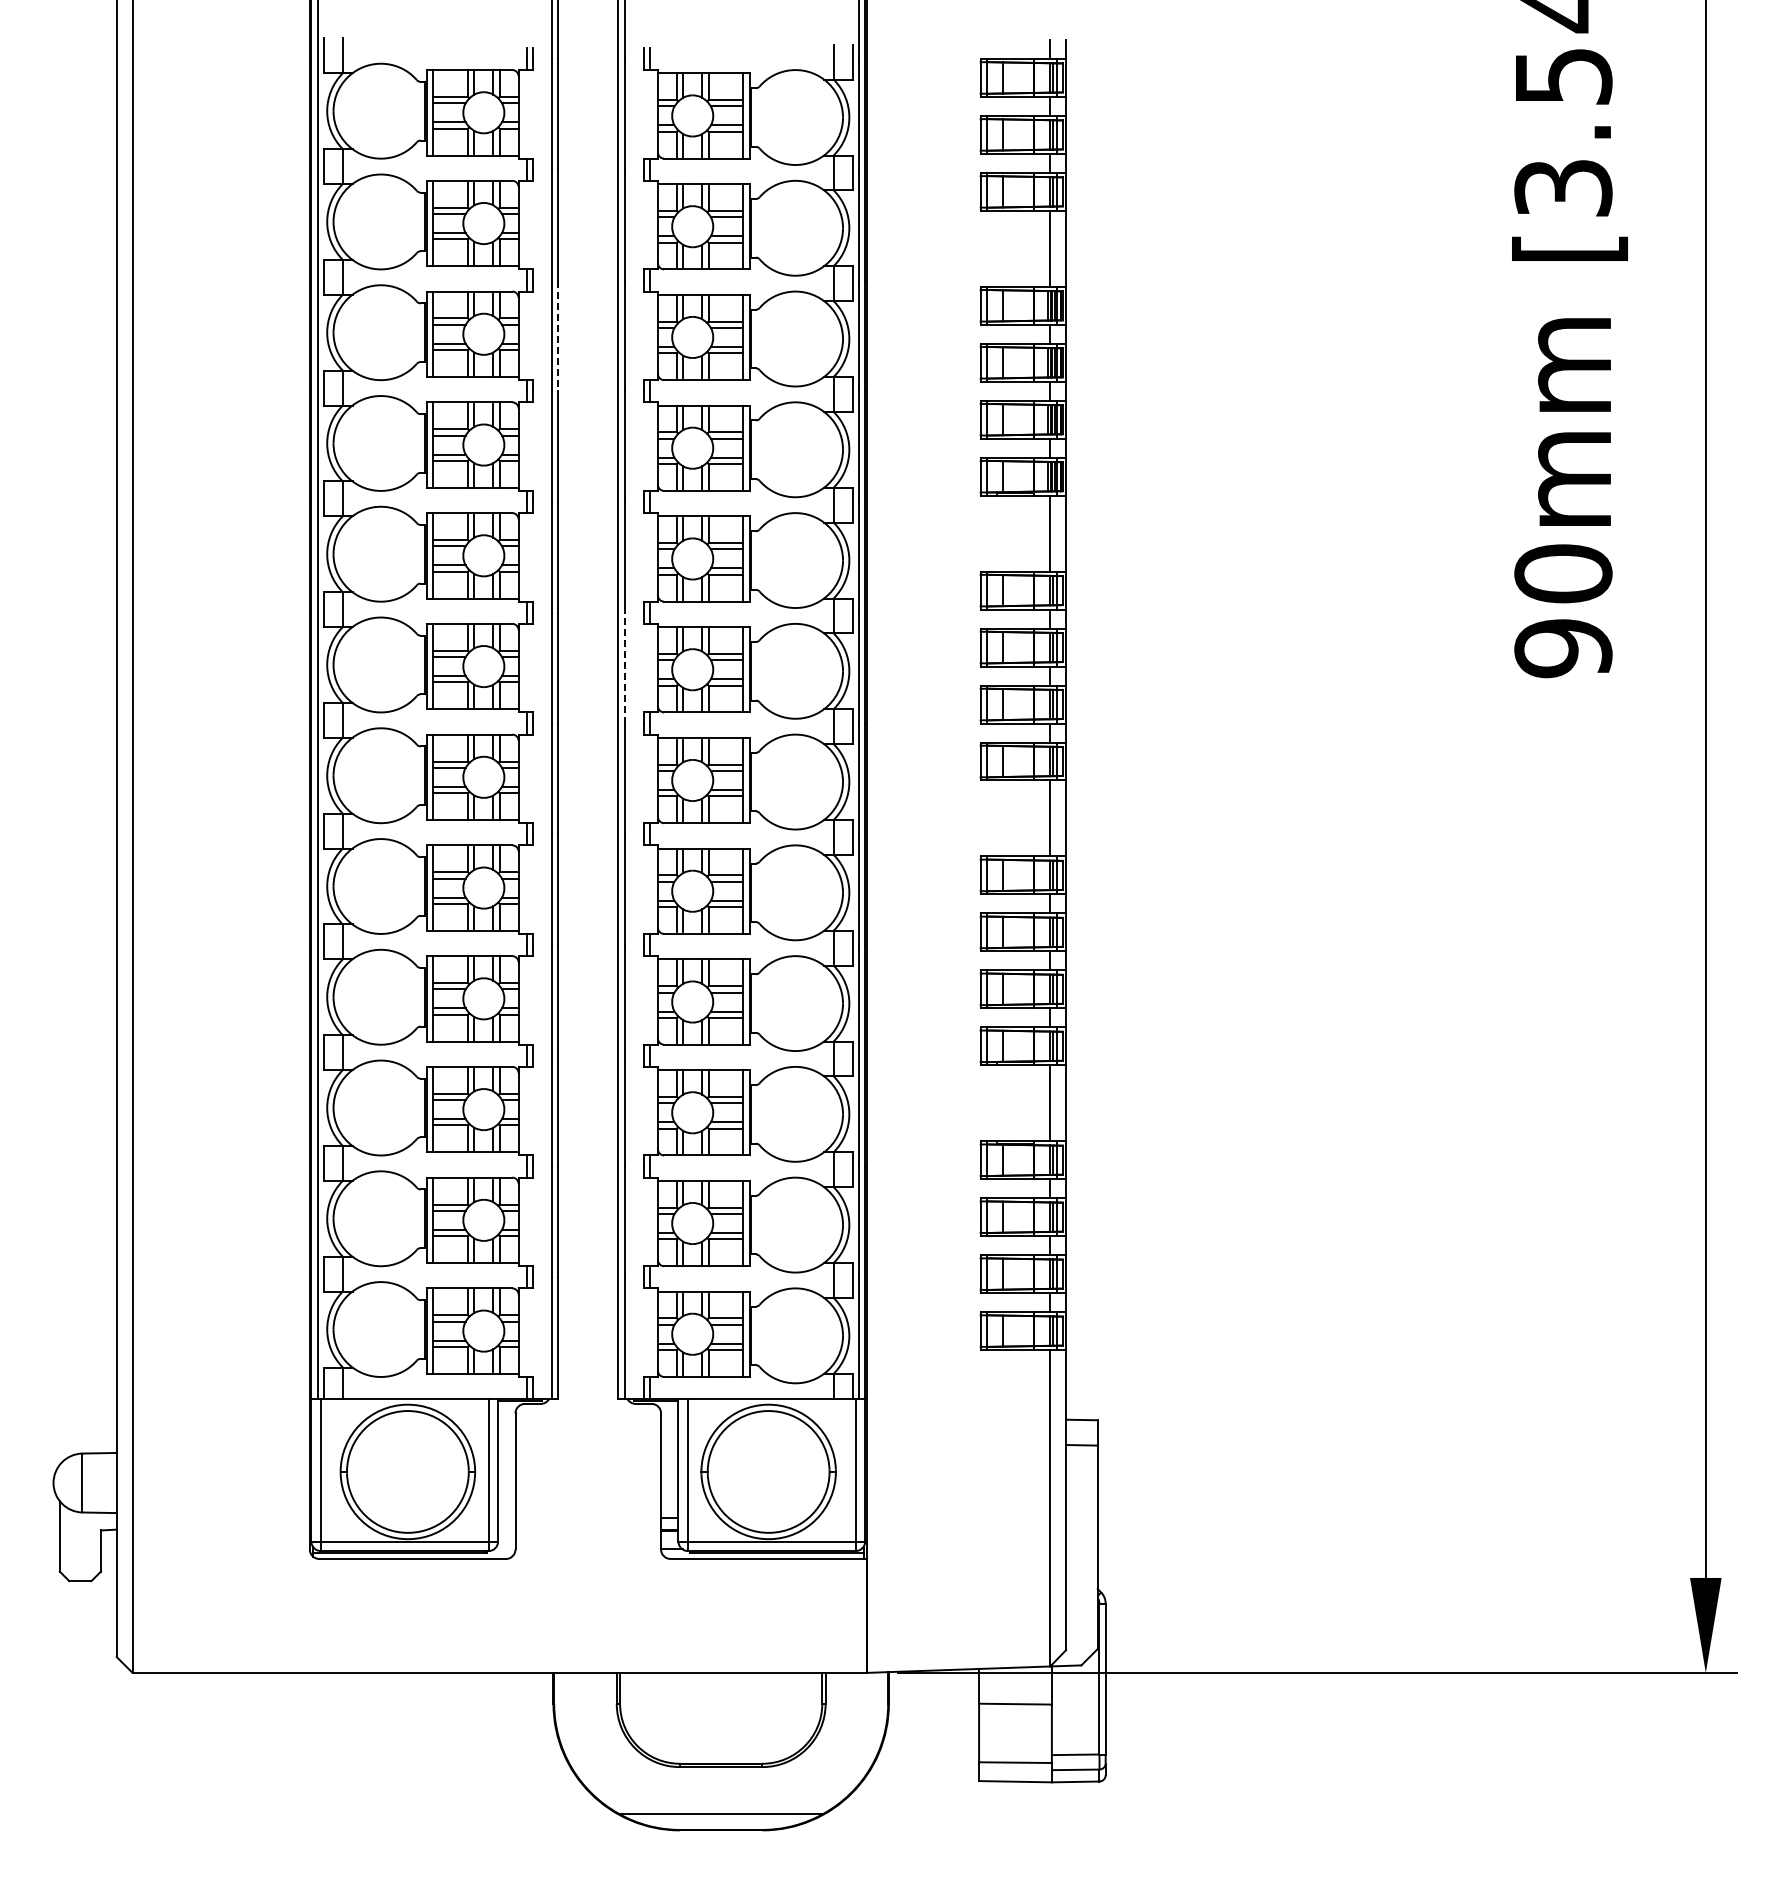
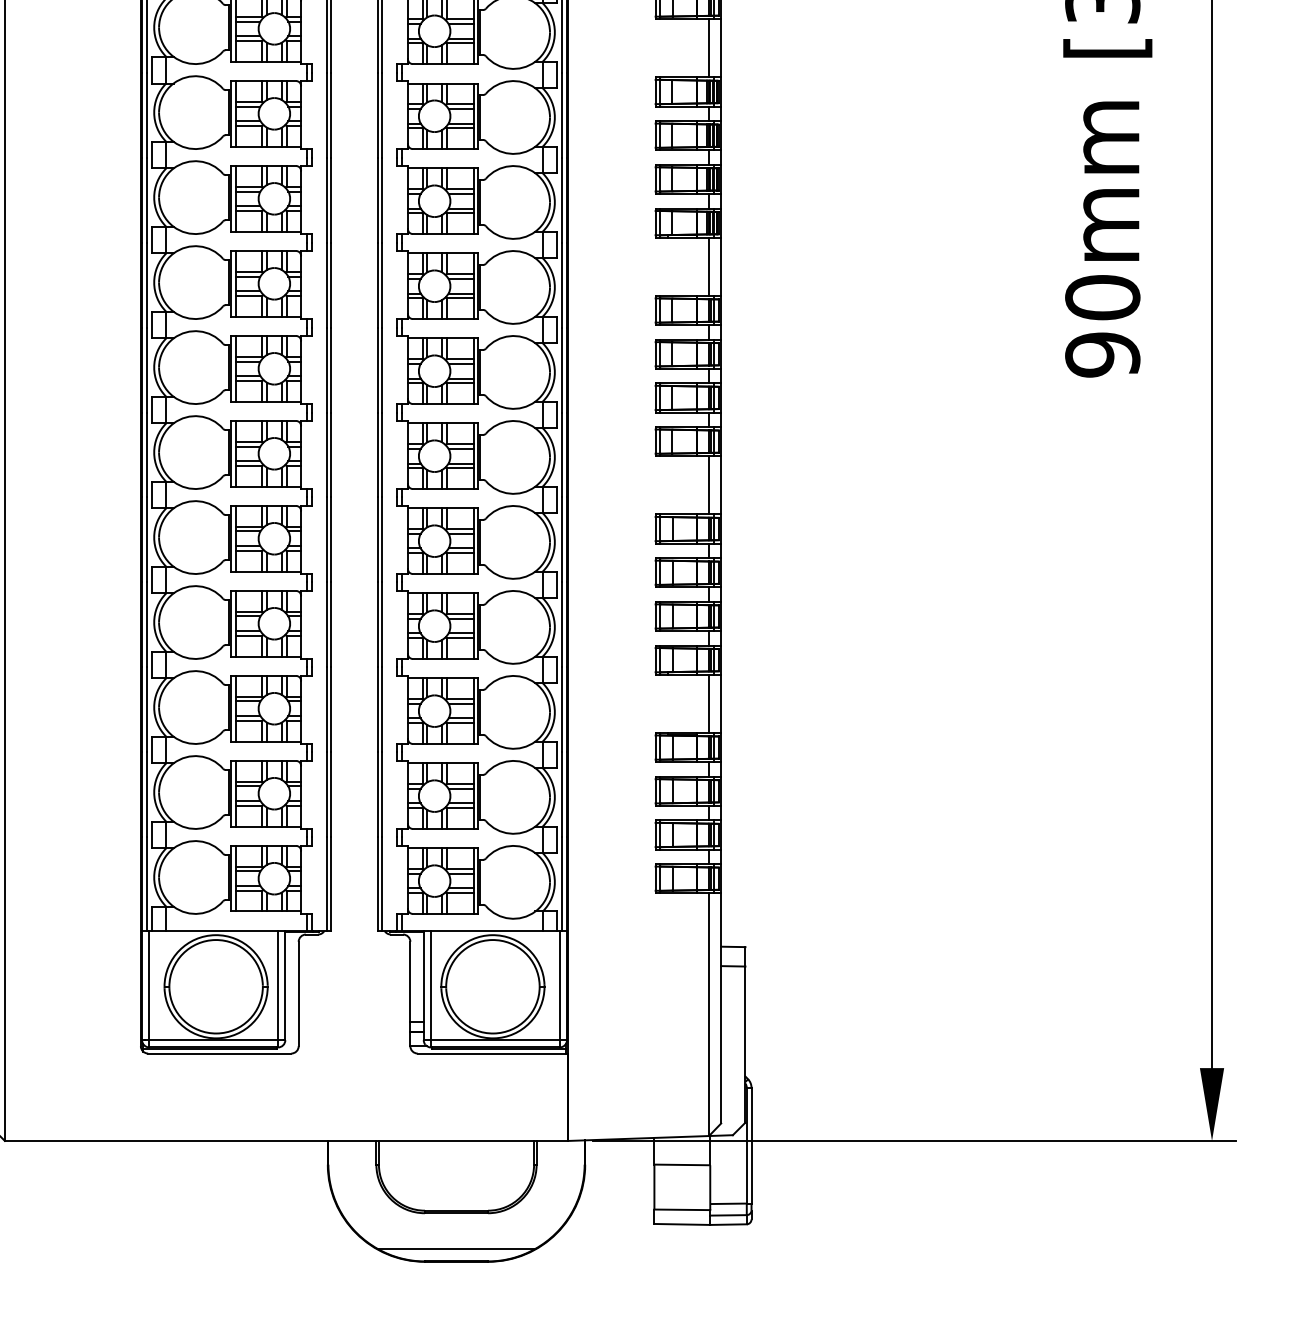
line: (558, 336) -> (331, 115), dashed -> solid
line: (624, 667) -> (382, 369), dashed -> solid

